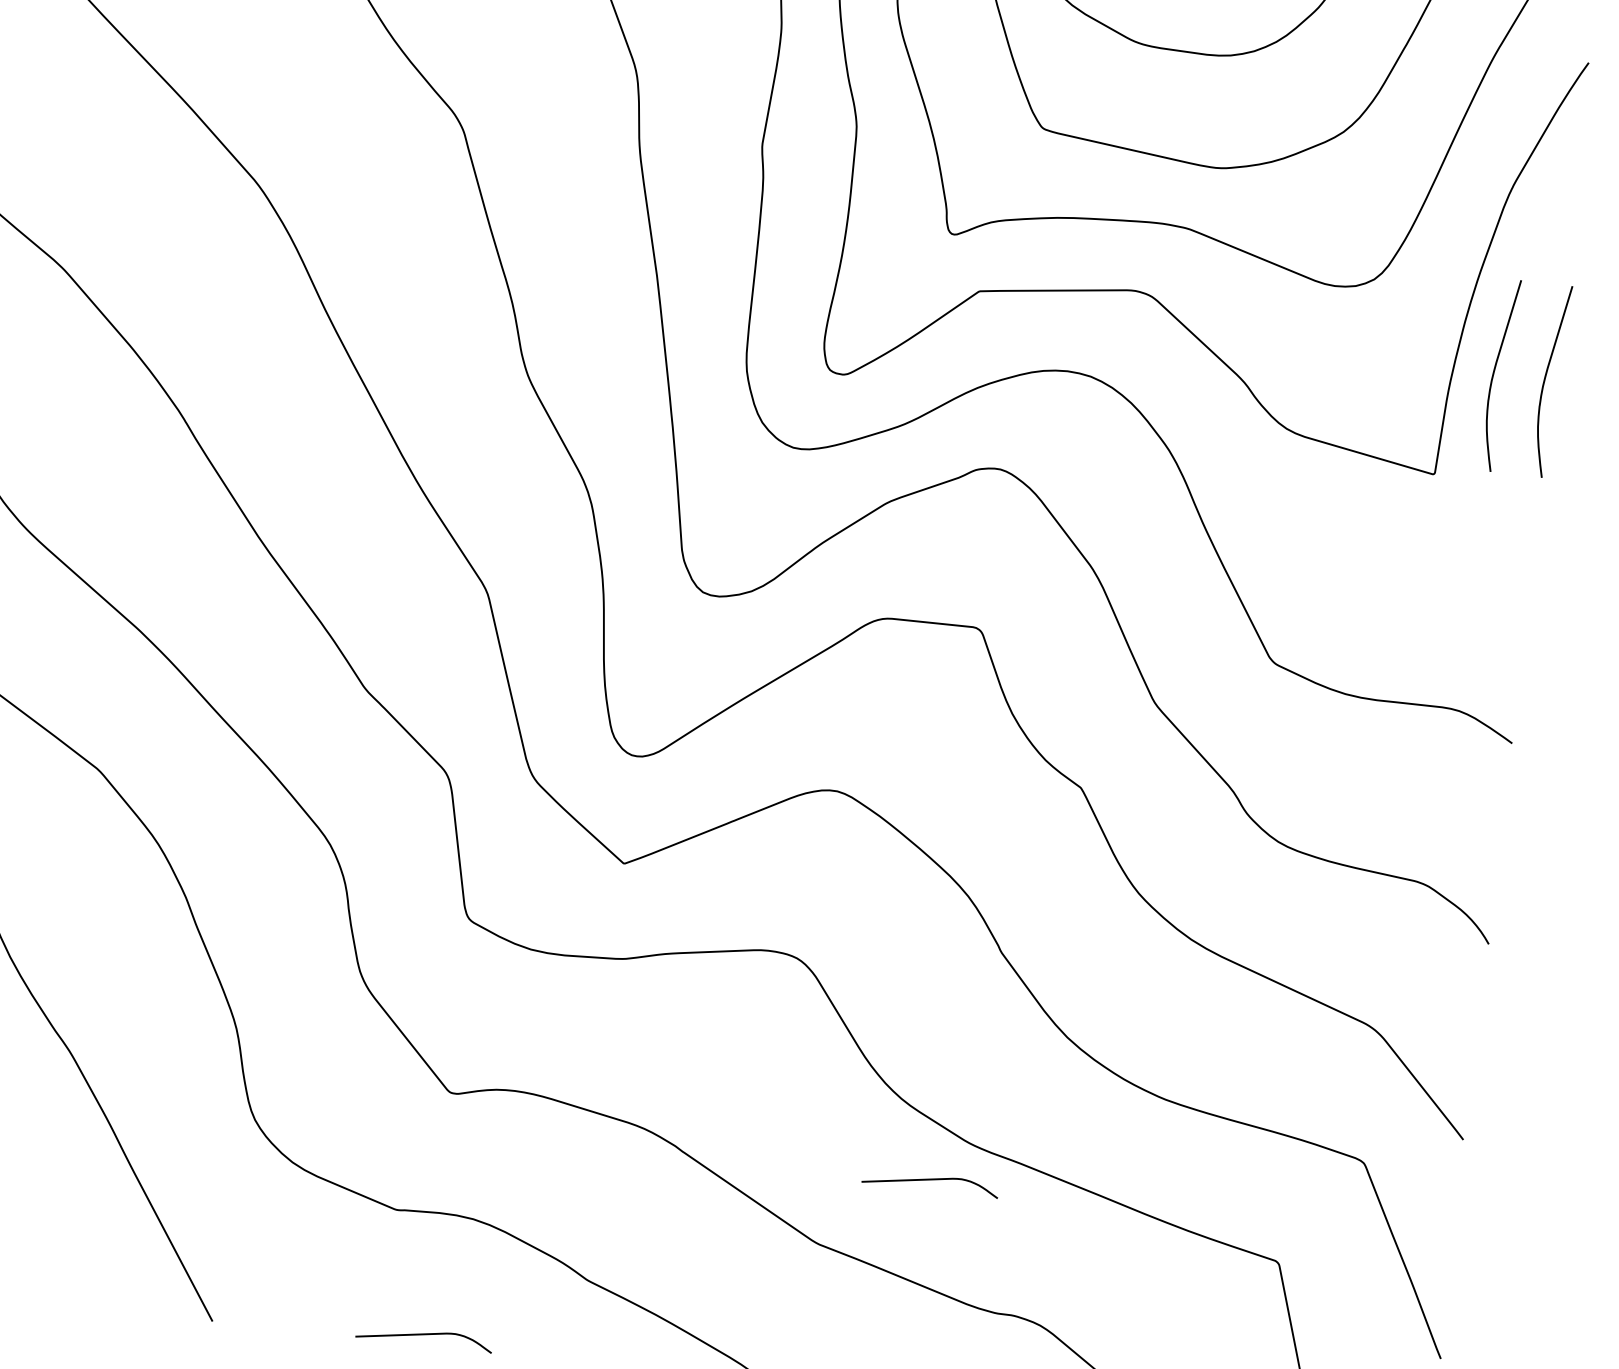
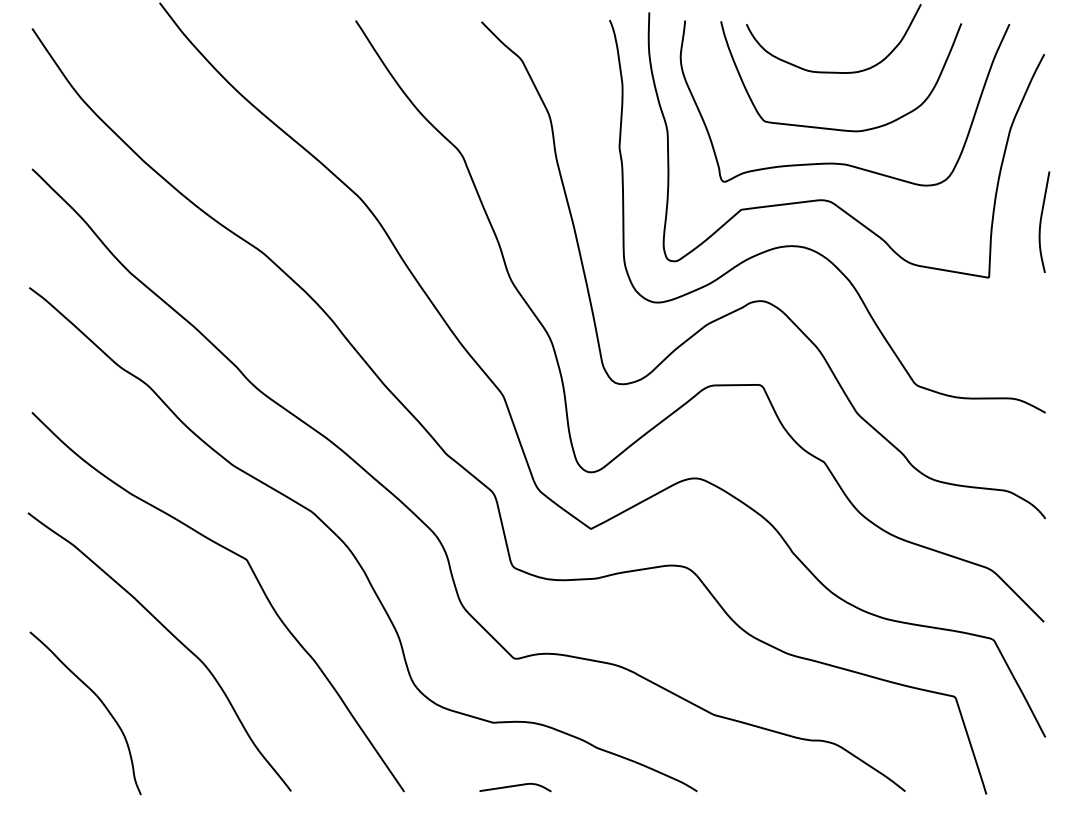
curve: (1495, 373) -> (1014, 221), removed
curve: (930, 1180) -> (769, 675), removed

